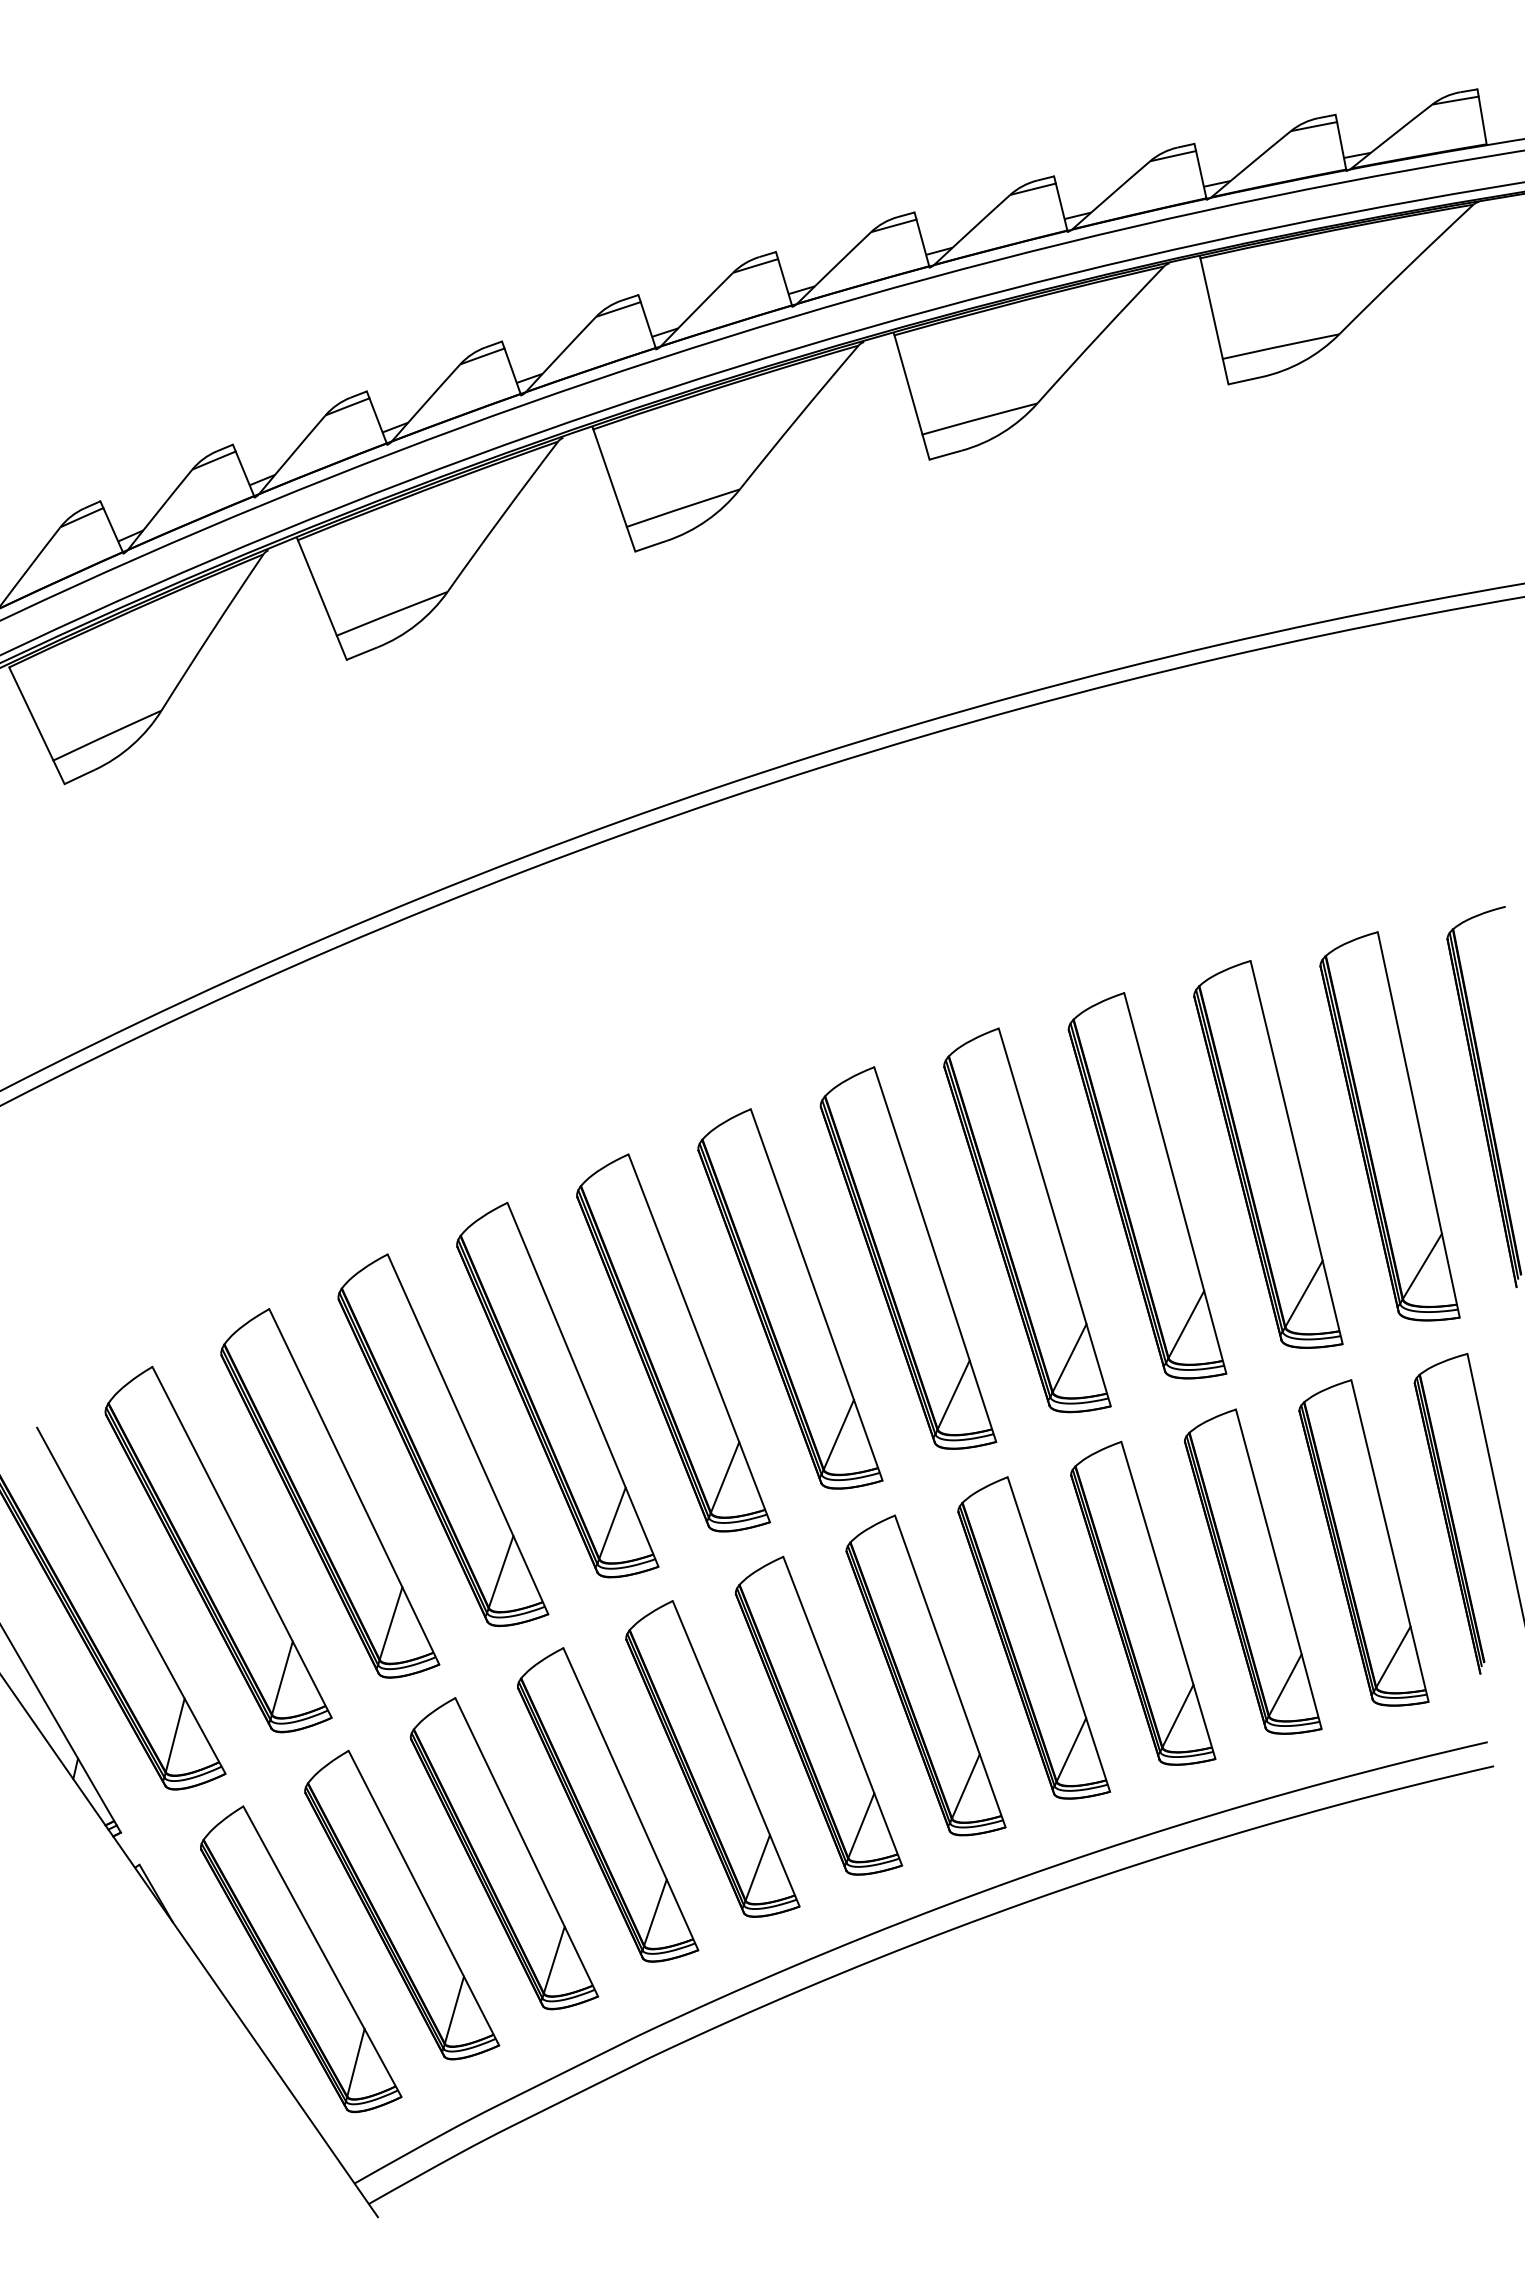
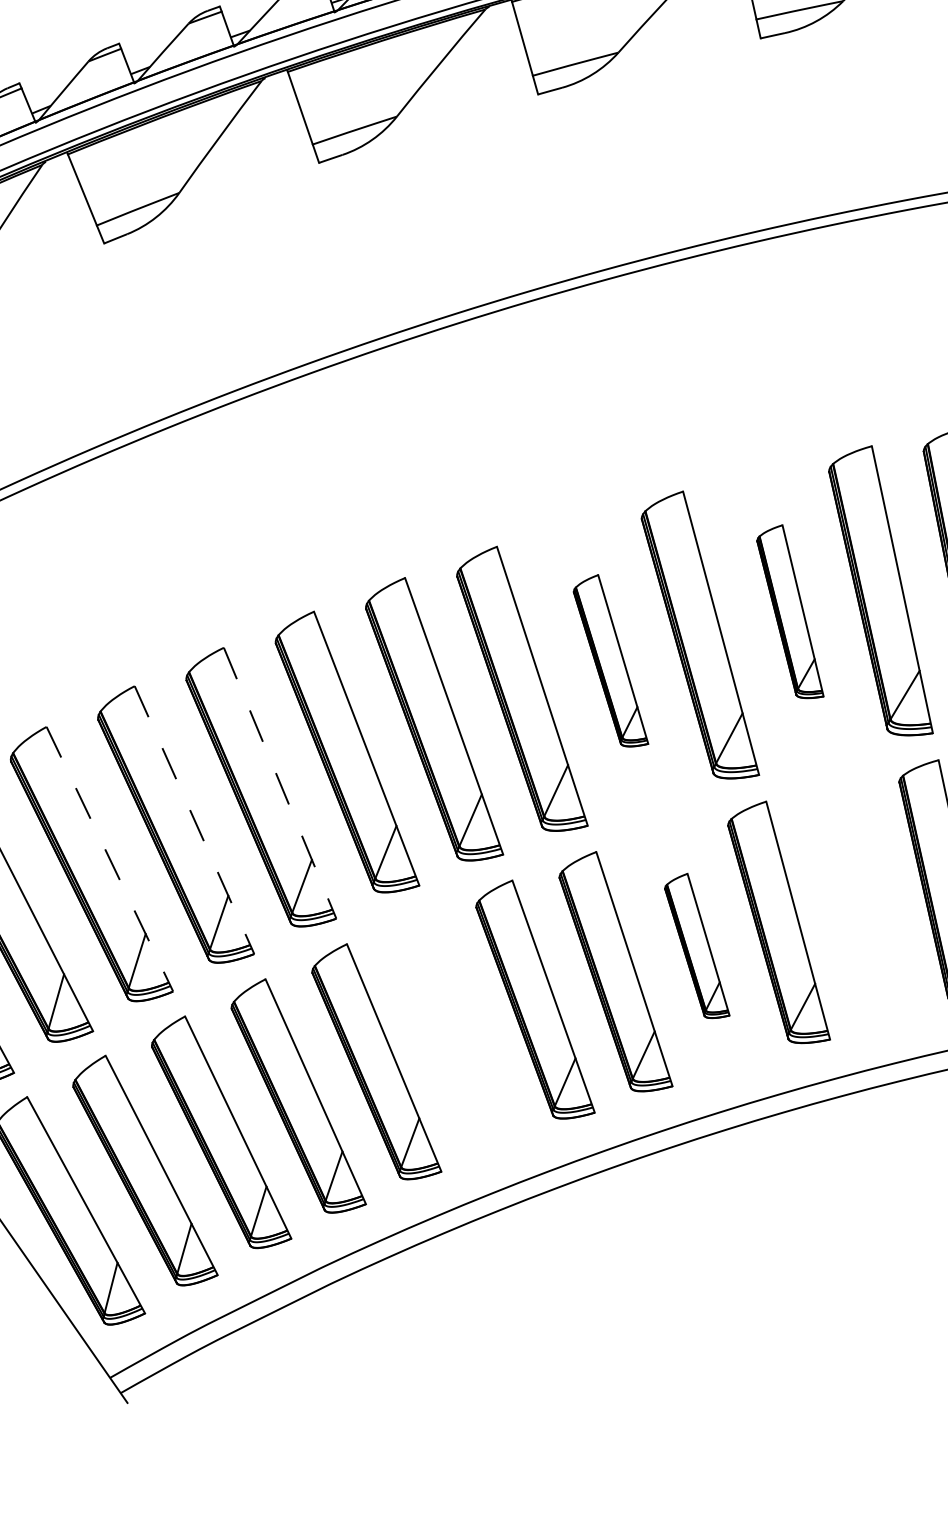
part: (1268, 1154) -> (790, 611), size x0.6
part: (1027, 1220) -> (611, 660), size x0.6
line: (583, 1385) -> (280, 783), solid -> dashed
line: (468, 1434) -> (194, 820), solid -> dashed
line: (354, 1487) -> (110, 859), solid -> dashed
part: (1363, 1542) -> (861, 900), removed
part: (1143, 1603) -> (697, 946), size x0.6
part: (818, 1715) -> (455, 1029), removed

